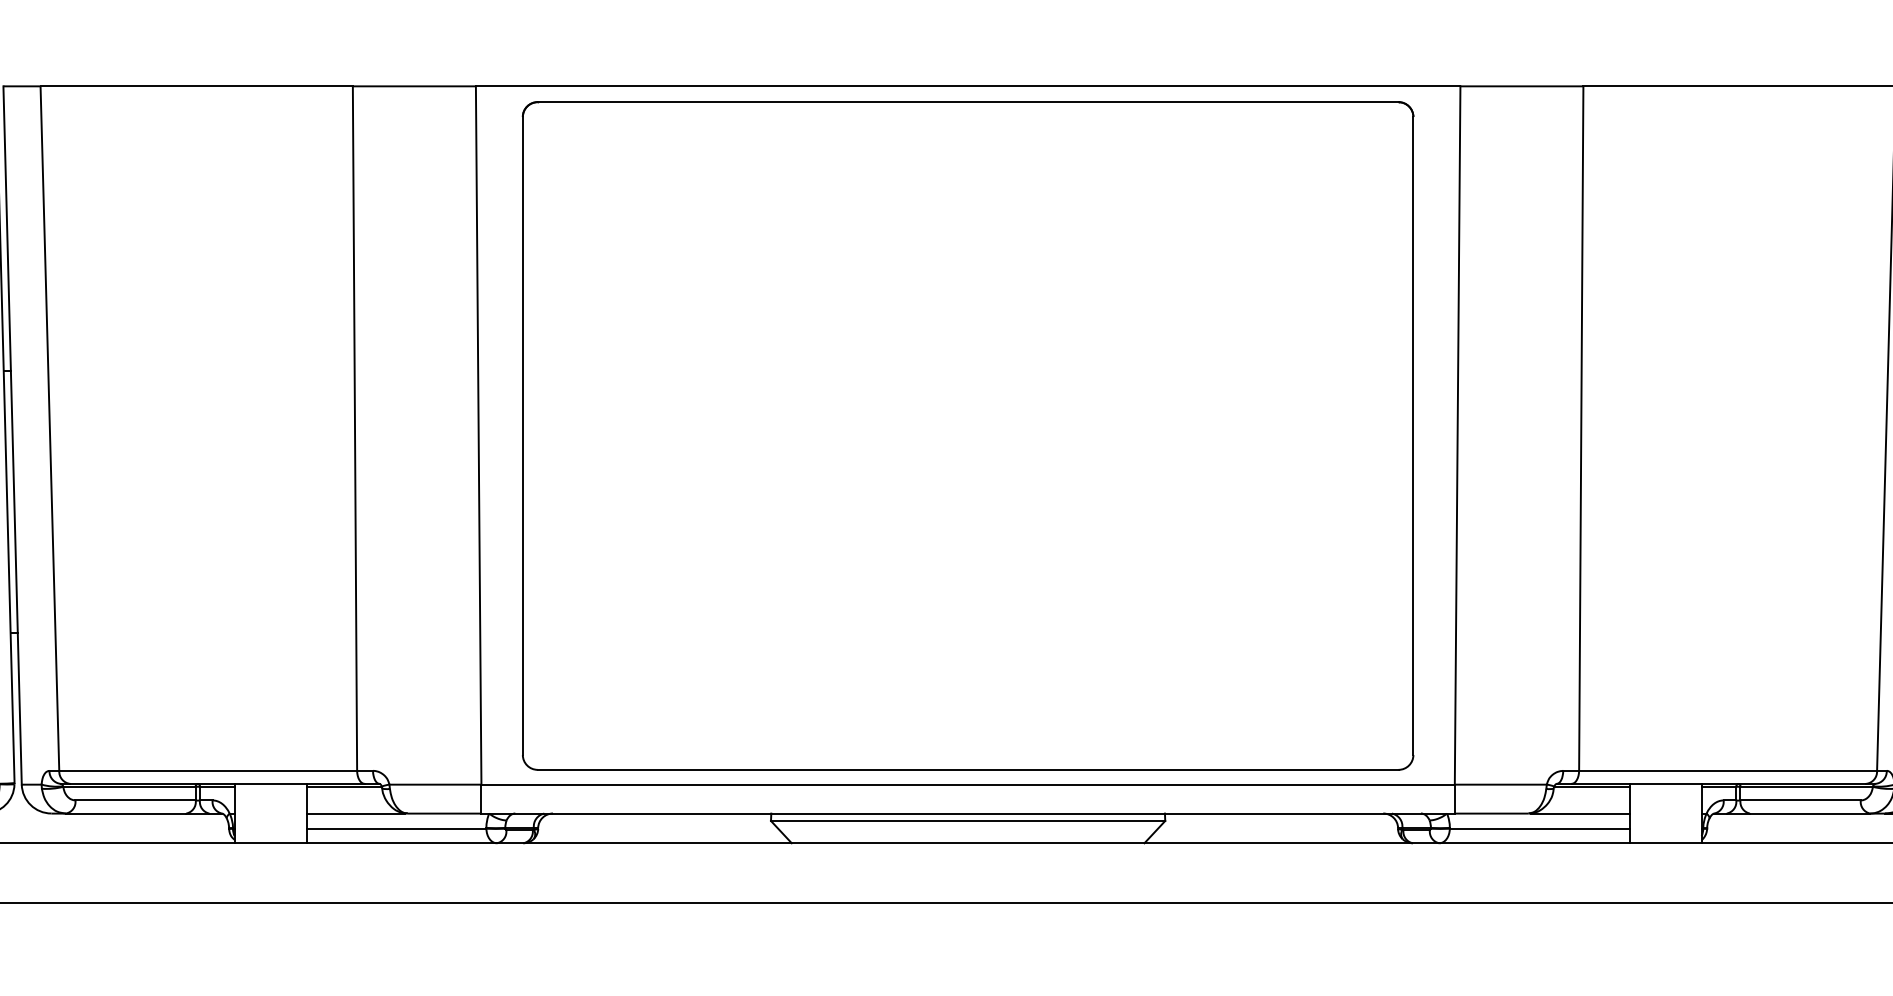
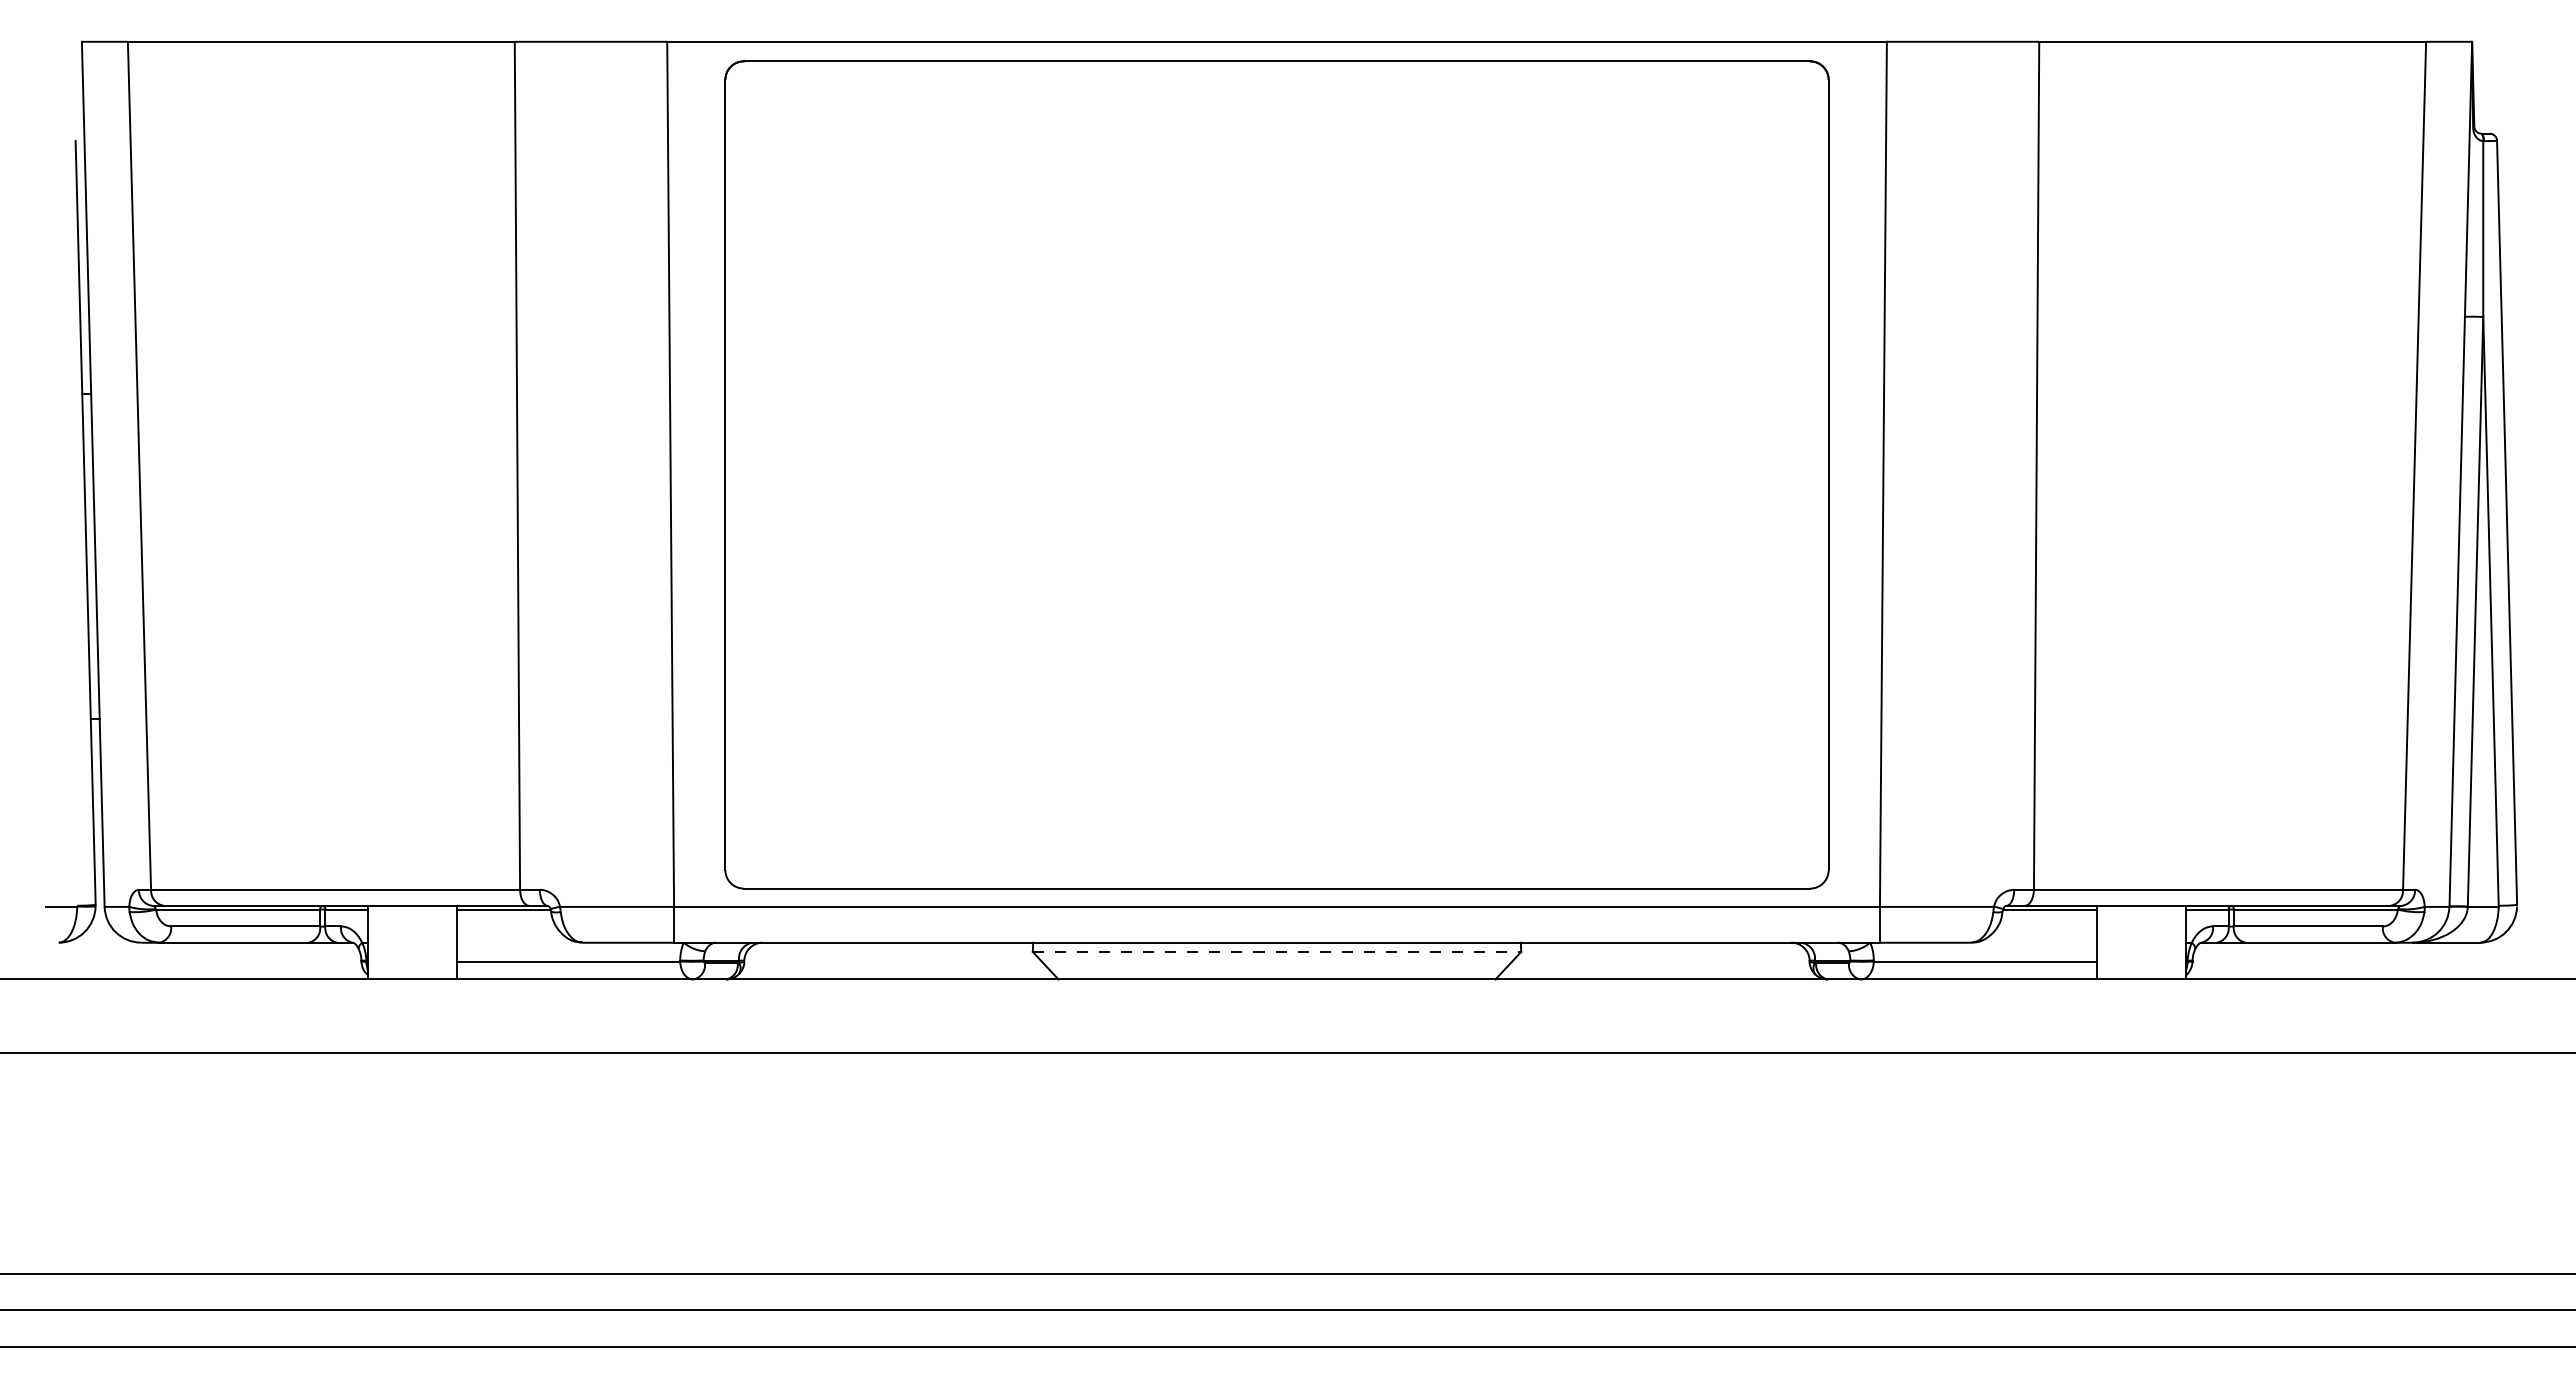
line: (355, 813) -> (518, 942), removed
line: (1580, 813) -> (2035, 942), removed
line: (968, 820) -> (1277, 951), solid -> dashed

